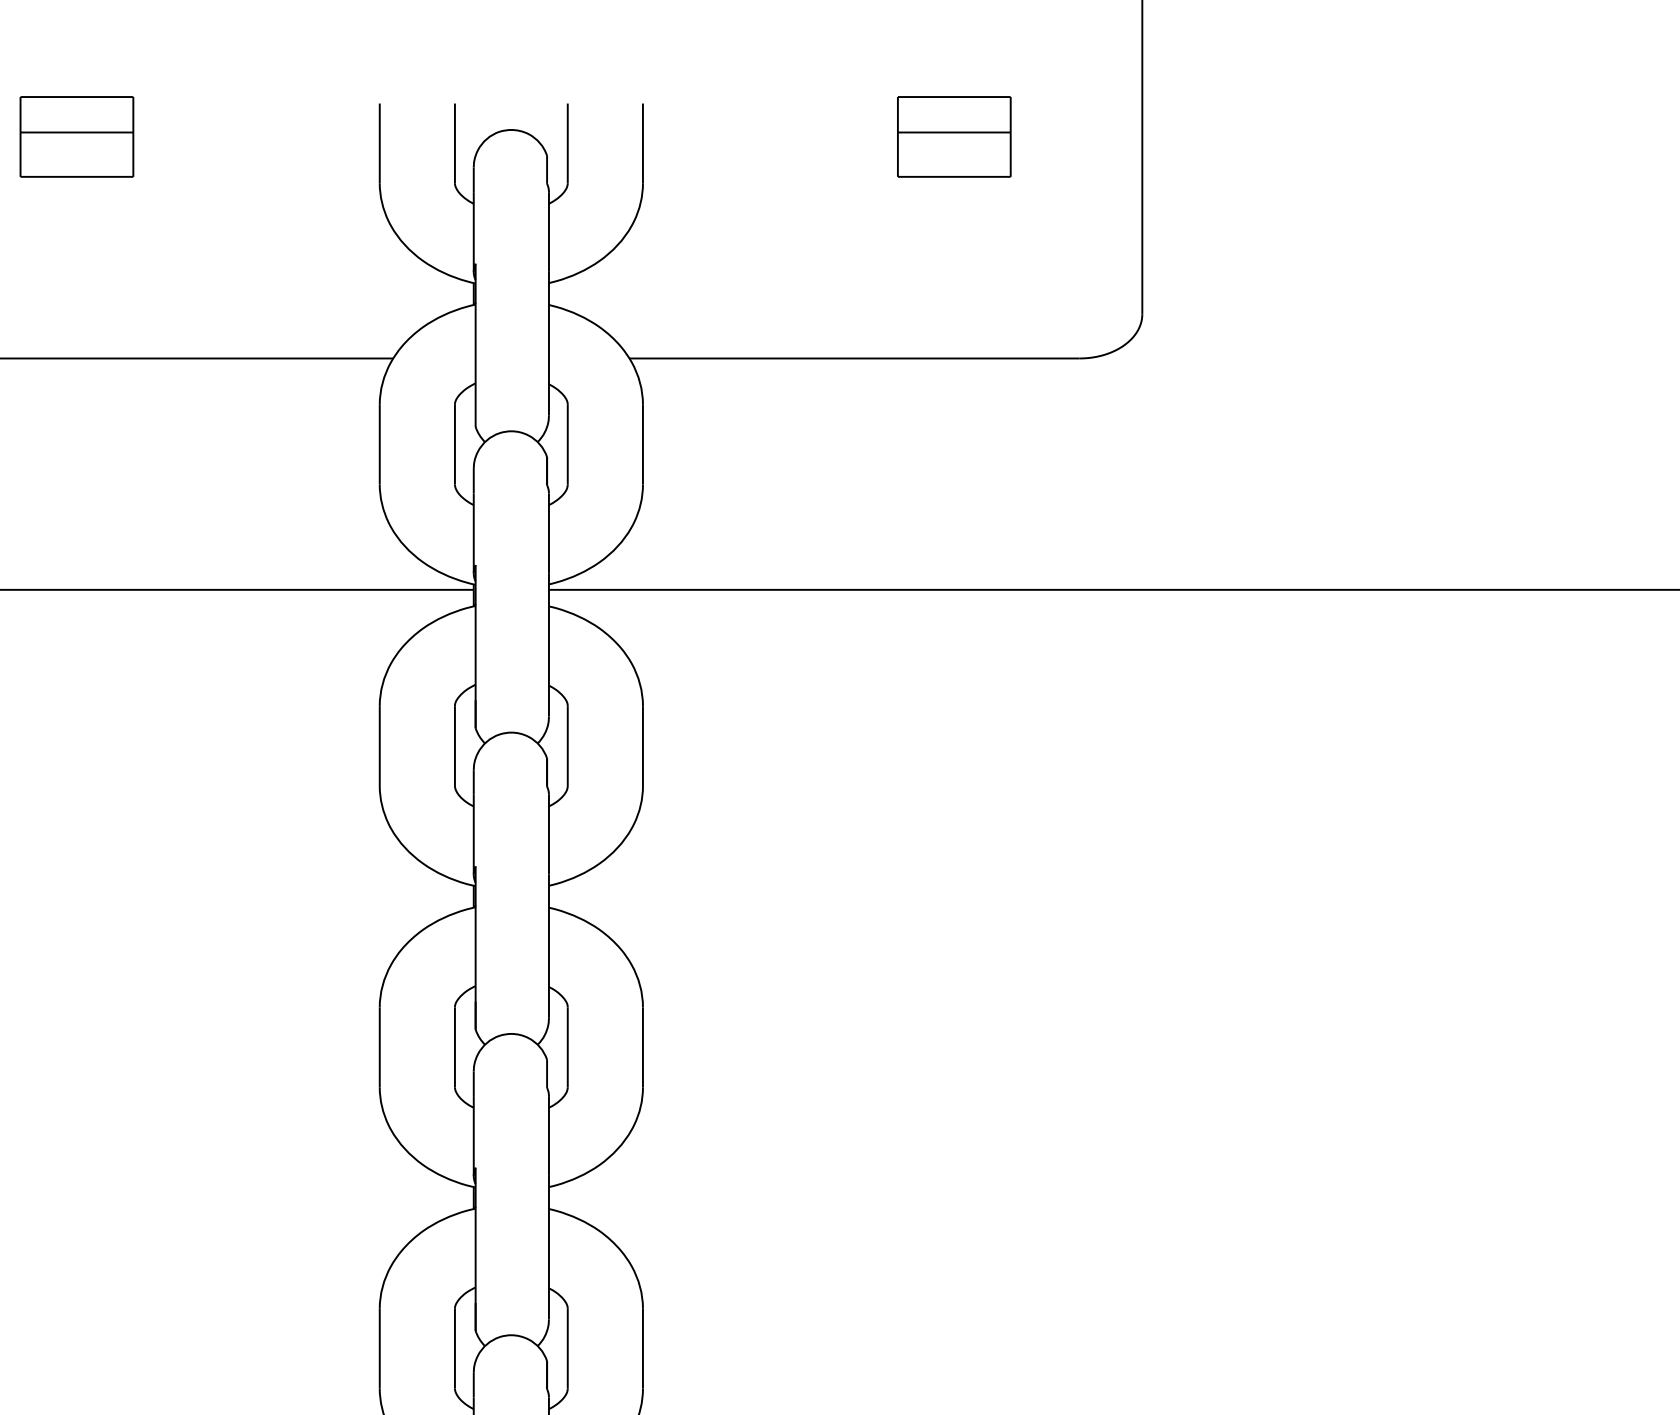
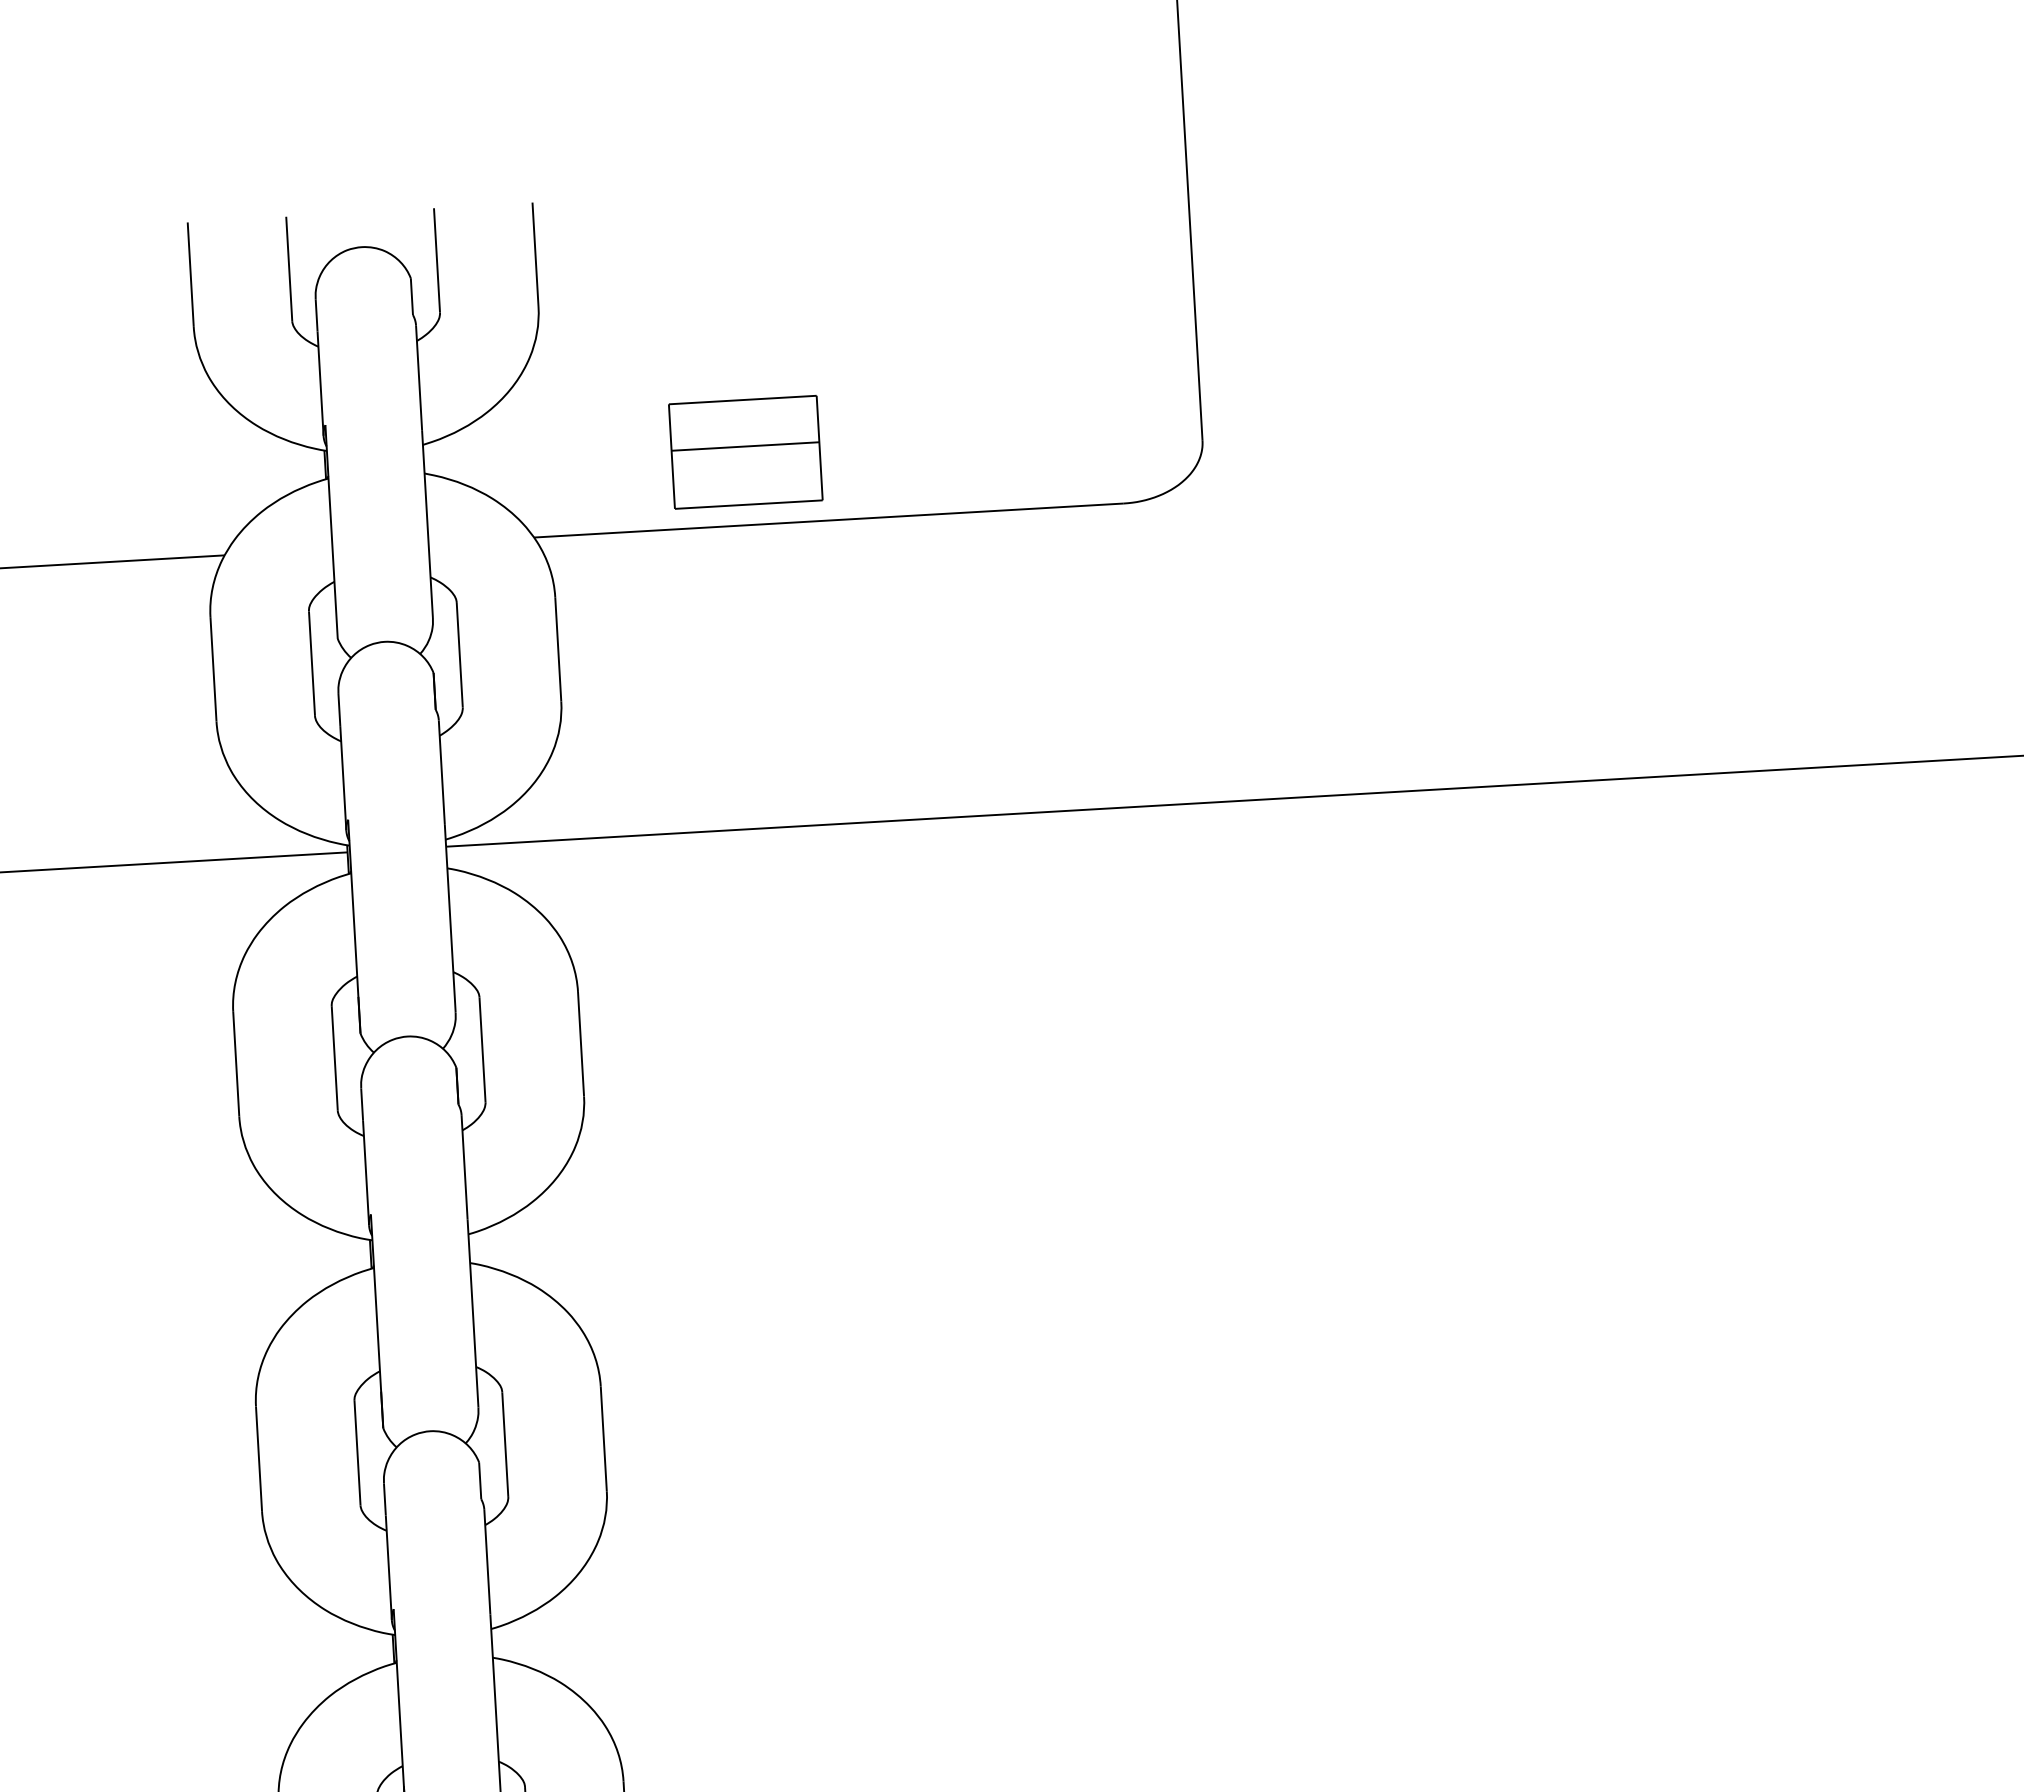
part: (954, 136) -> (746, 451), moved

